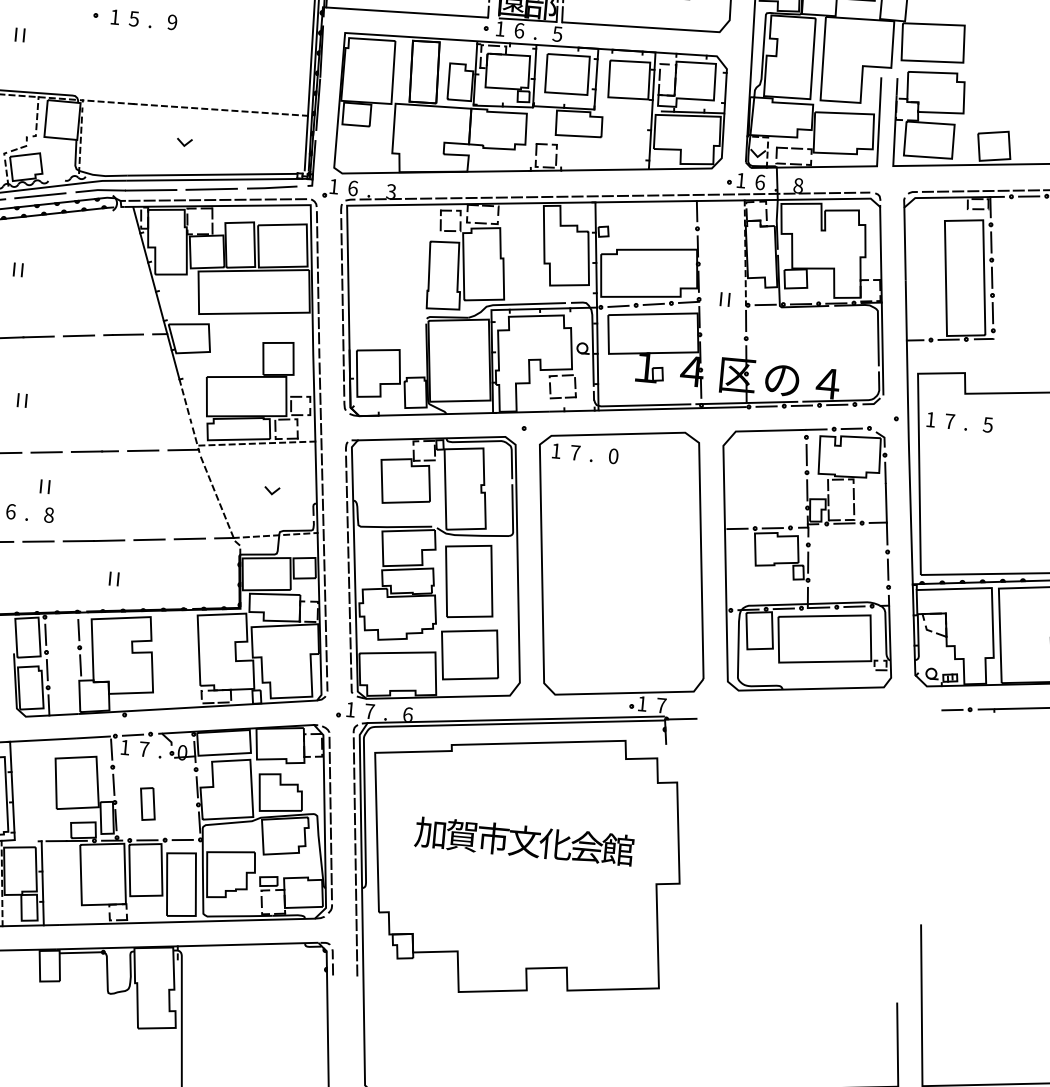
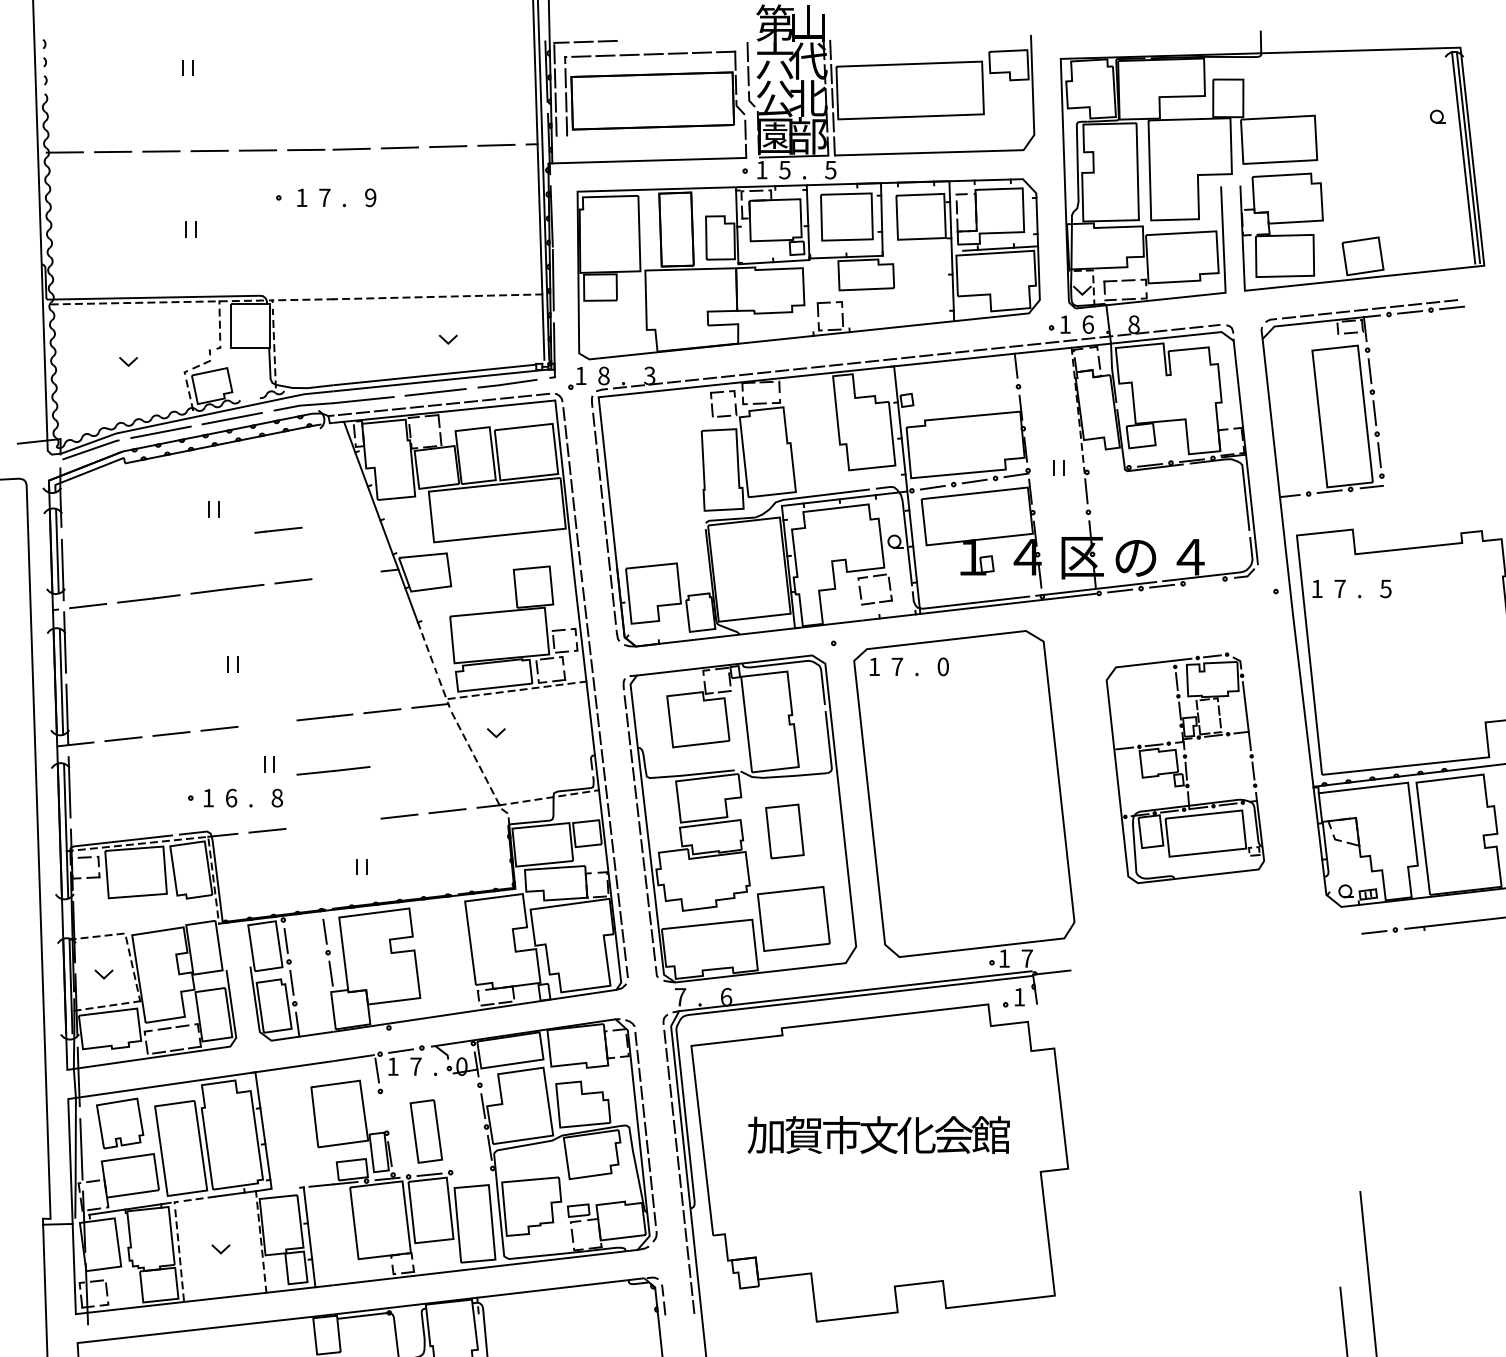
text: (133, 18) -> (324, 197), 5 -> 7
text: (519, 30) -> (784, 169), 6 -> 5
line: (183, 143) -> (446, 340), moved
text: (352, 187) -> (603, 375), 6 -> 8
line: (766, 304) -> (1108, 469), removed
line: (123, 334) -> (278, 529), moved
line: (837, 405) -> (1204, 581), removed
line: (46, 452) -> (267, 723), removed
line: (271, 492) -> (495, 734), moved
line: (94, 540) -> (333, 770), moved
part: (807, 559) -> (1185, 768), size x0.7
part: (468, 581) -> (784, 831), size x0.6
part: (345, 709) -> (1013, 997), moved
line: (113, 784) -> (383, 1112), removed
part: (147, 803) -> (425, 1131), size x1.6
line: (182, 839) -> (471, 1170), removed

